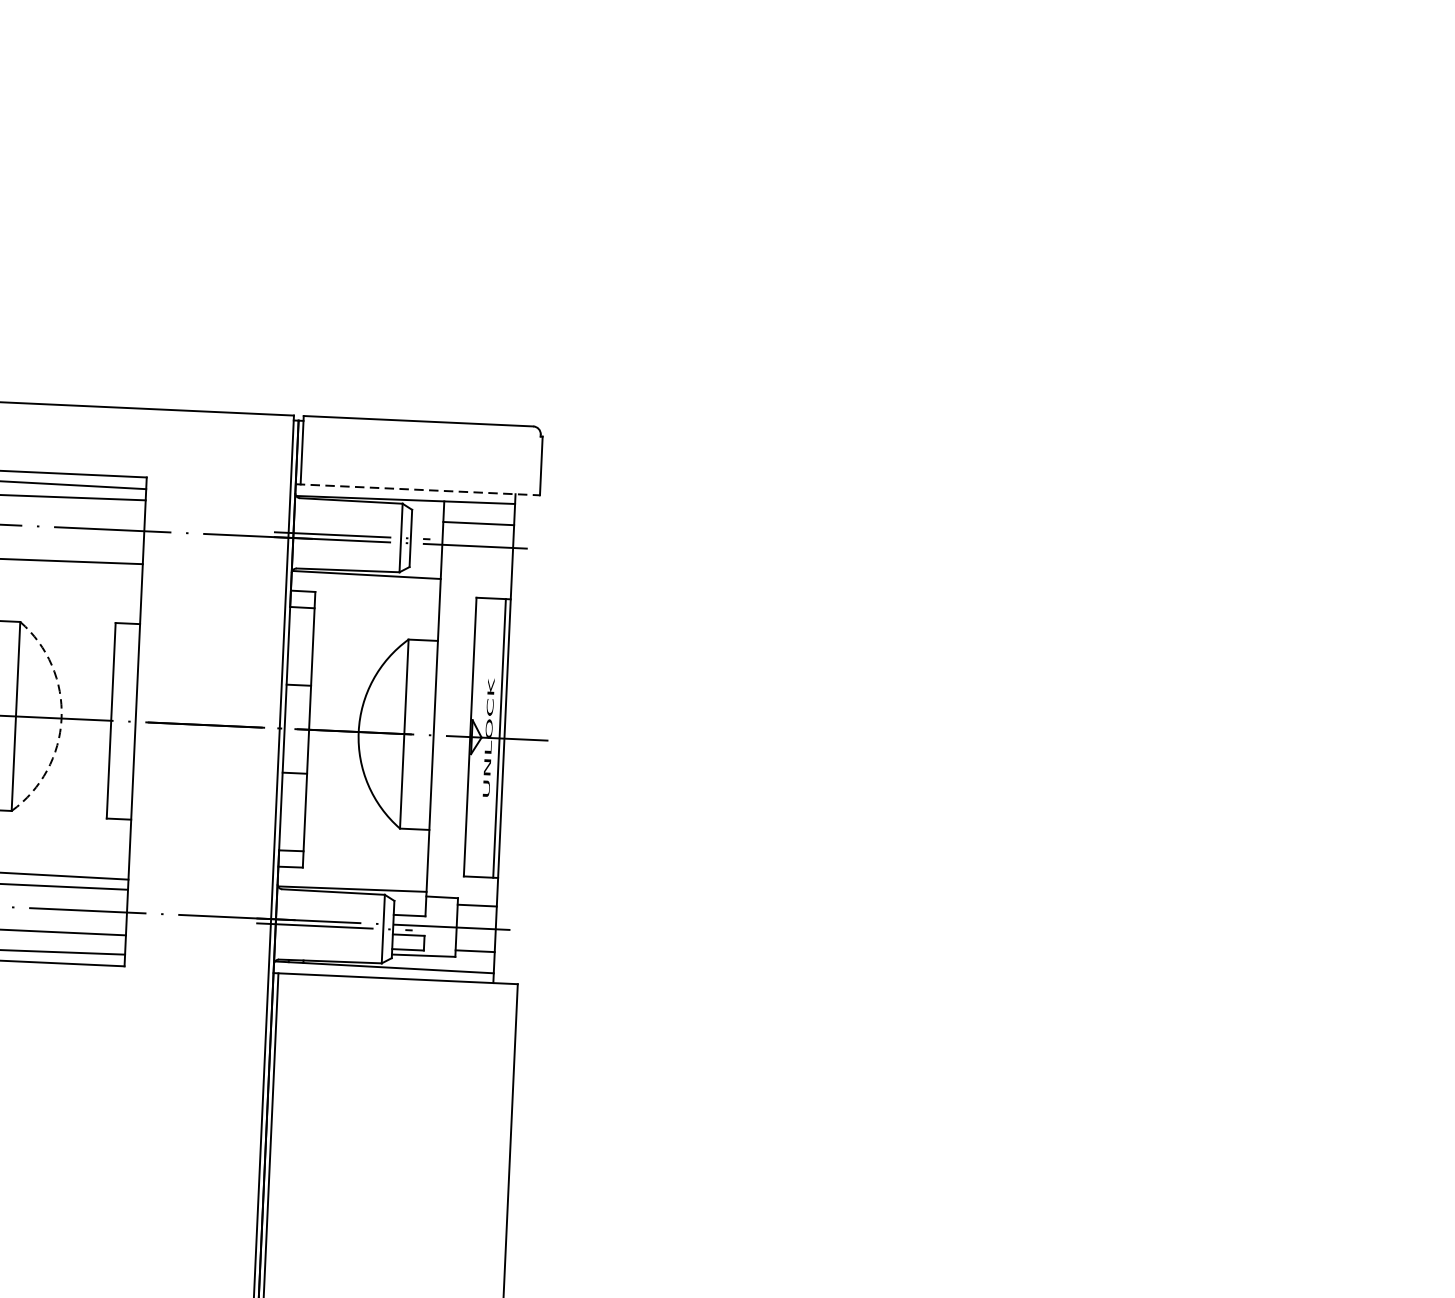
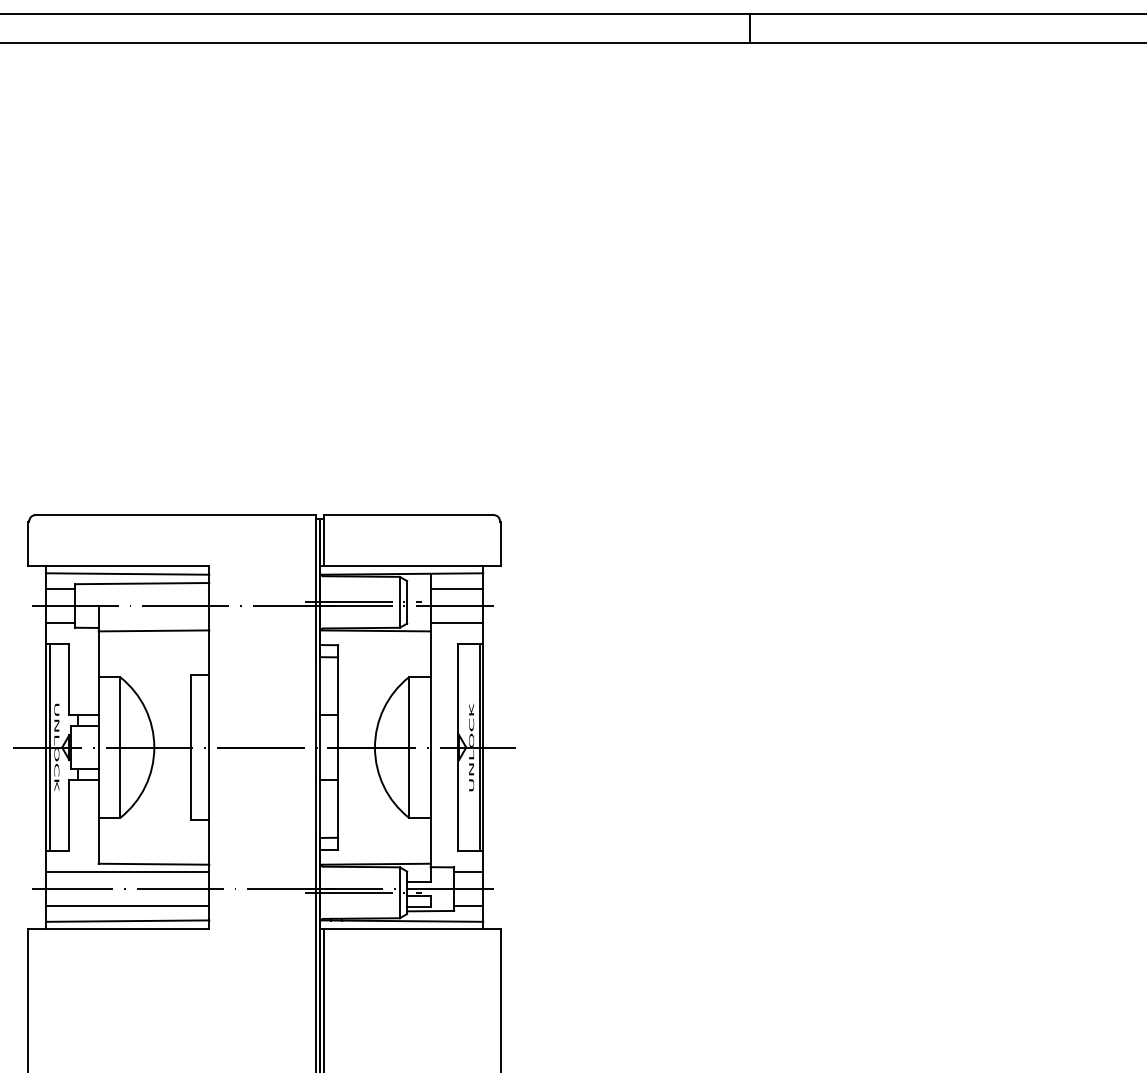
line: (417, 490) -> (410, 566), dashed -> solid
line: (476, 568) -> (456, 622), added
arc: (61, 718) -> (154, 747), dashed -> solid

